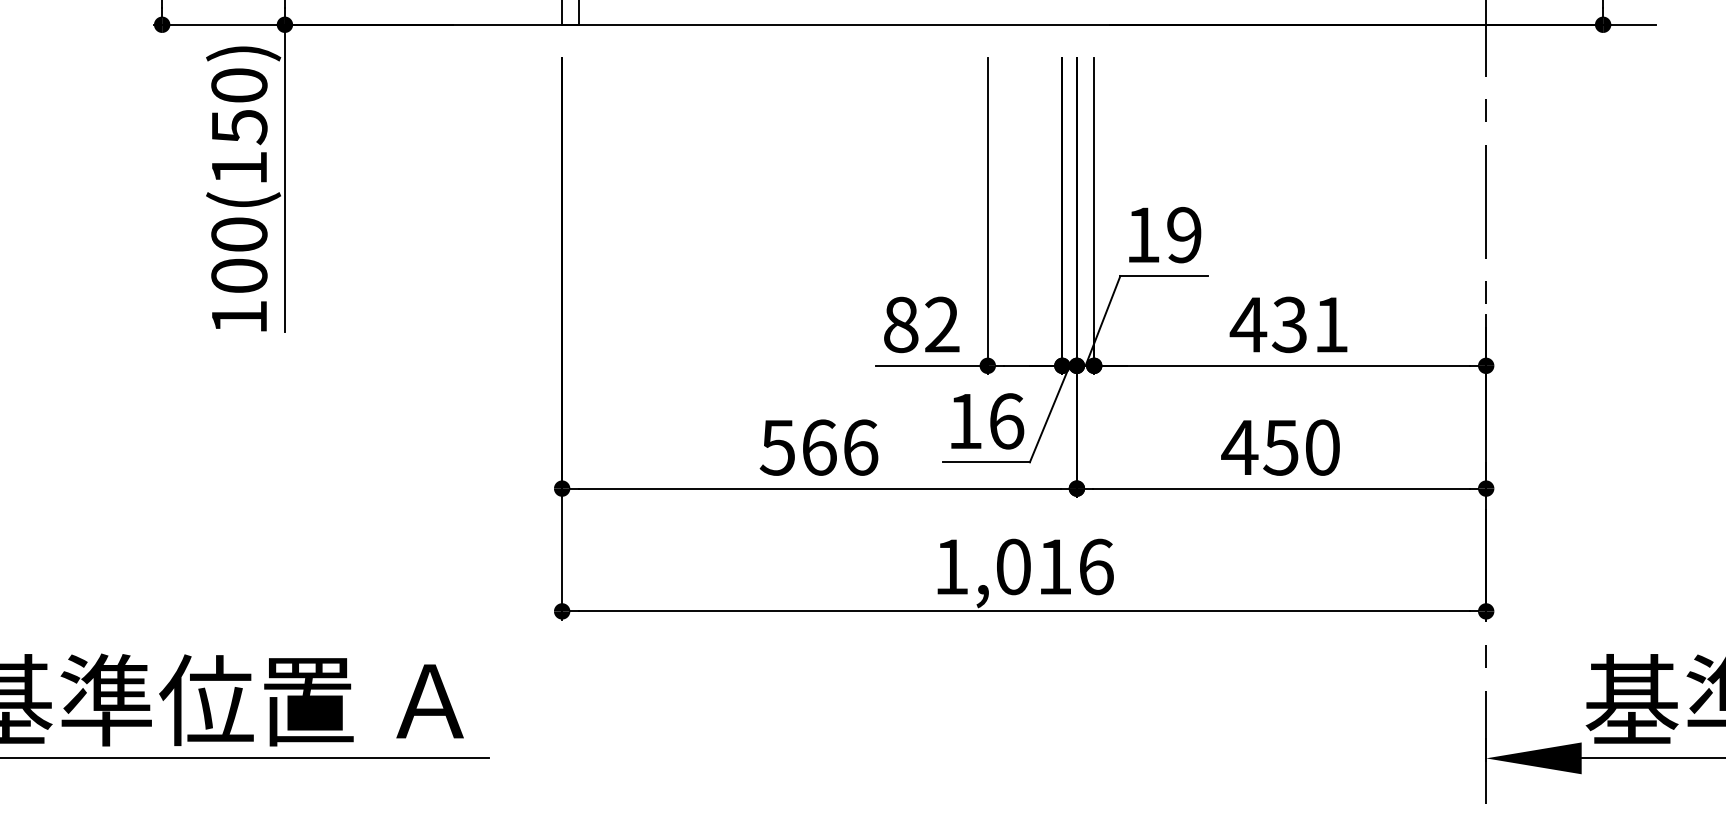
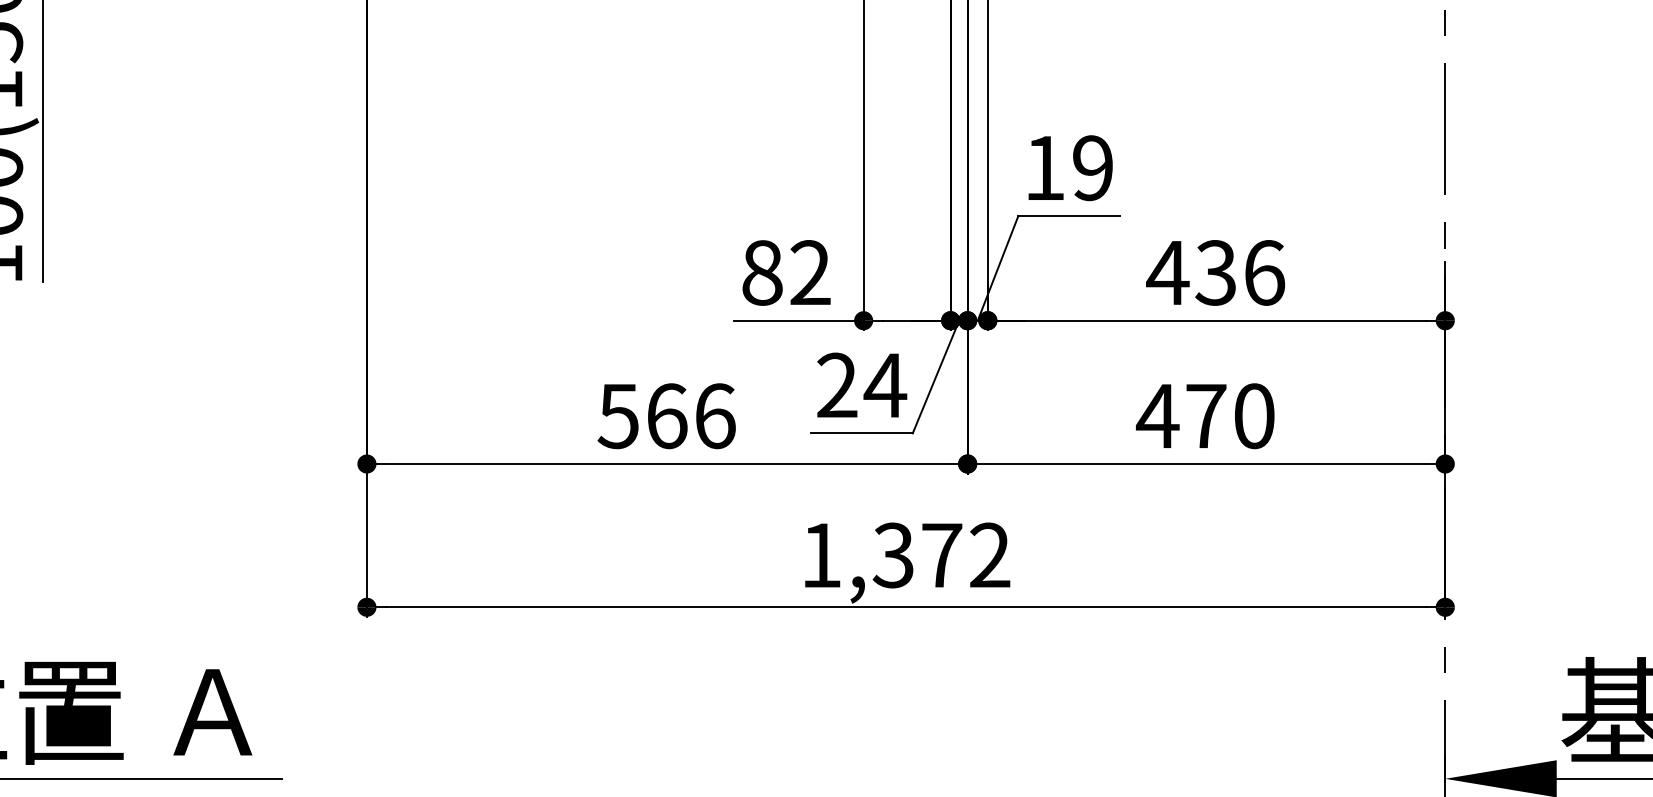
text: (1331, 324) -> (1264, 272), 431 -> 436
text: (986, 421) -> (862, 385), 16 -> 24
text: (1280, 447) -> (1205, 416), 450 -> 470
text: (1054, 566) -> (941, 554), 1,016 -> 1,372

